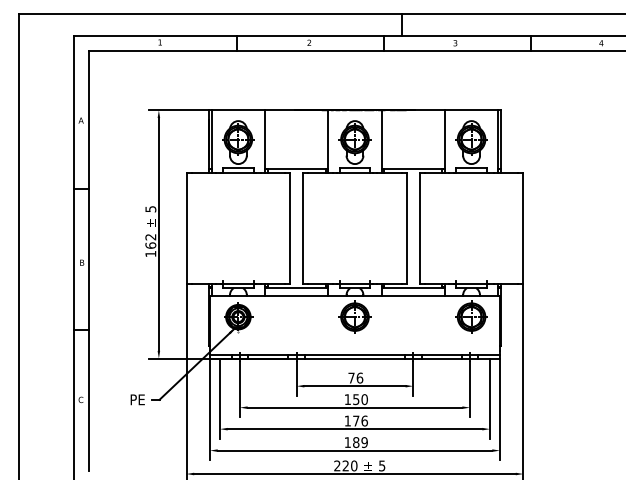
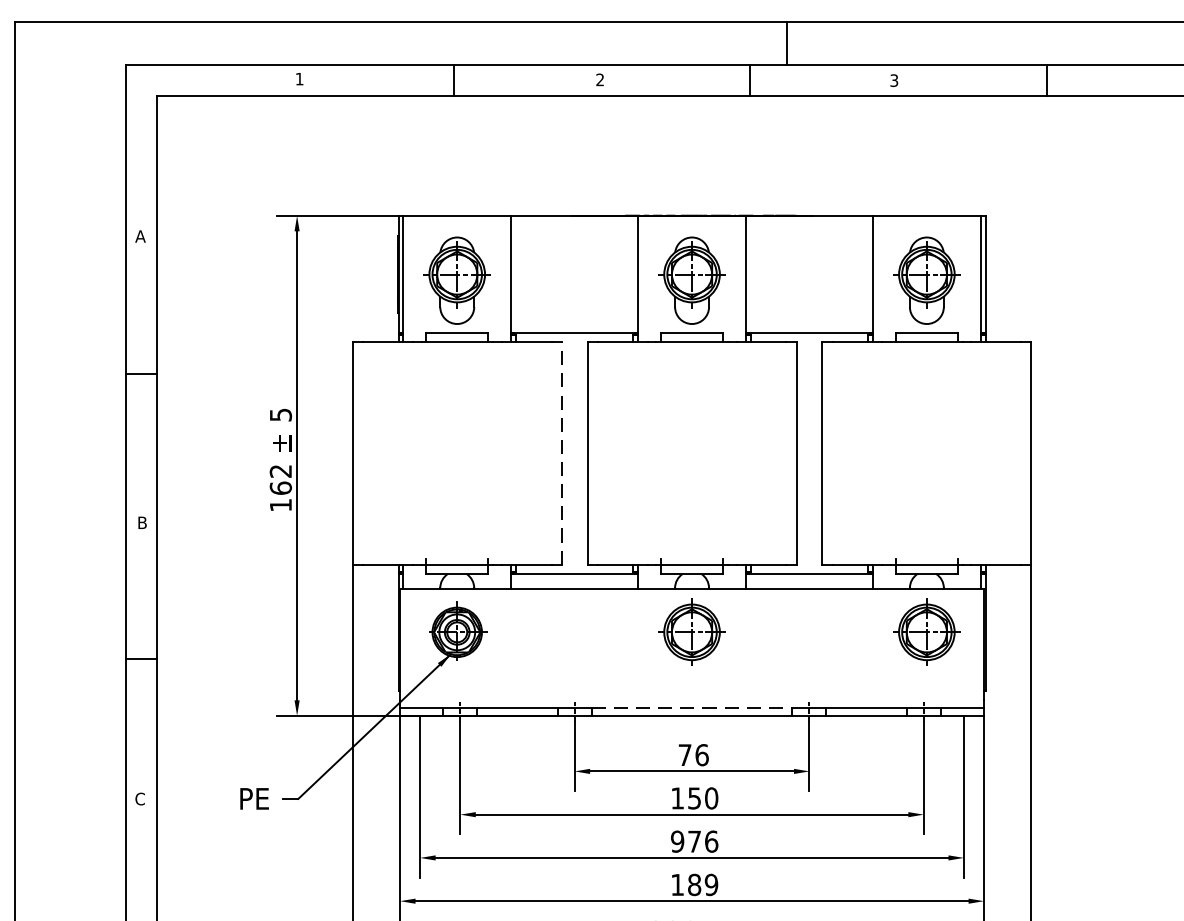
line: (290, 227) -> (562, 451), solid -> dashed
line: (354, 354) -> (691, 707), solid -> dashed
text: (347, 420) -> (676, 840), 176 -> 976

